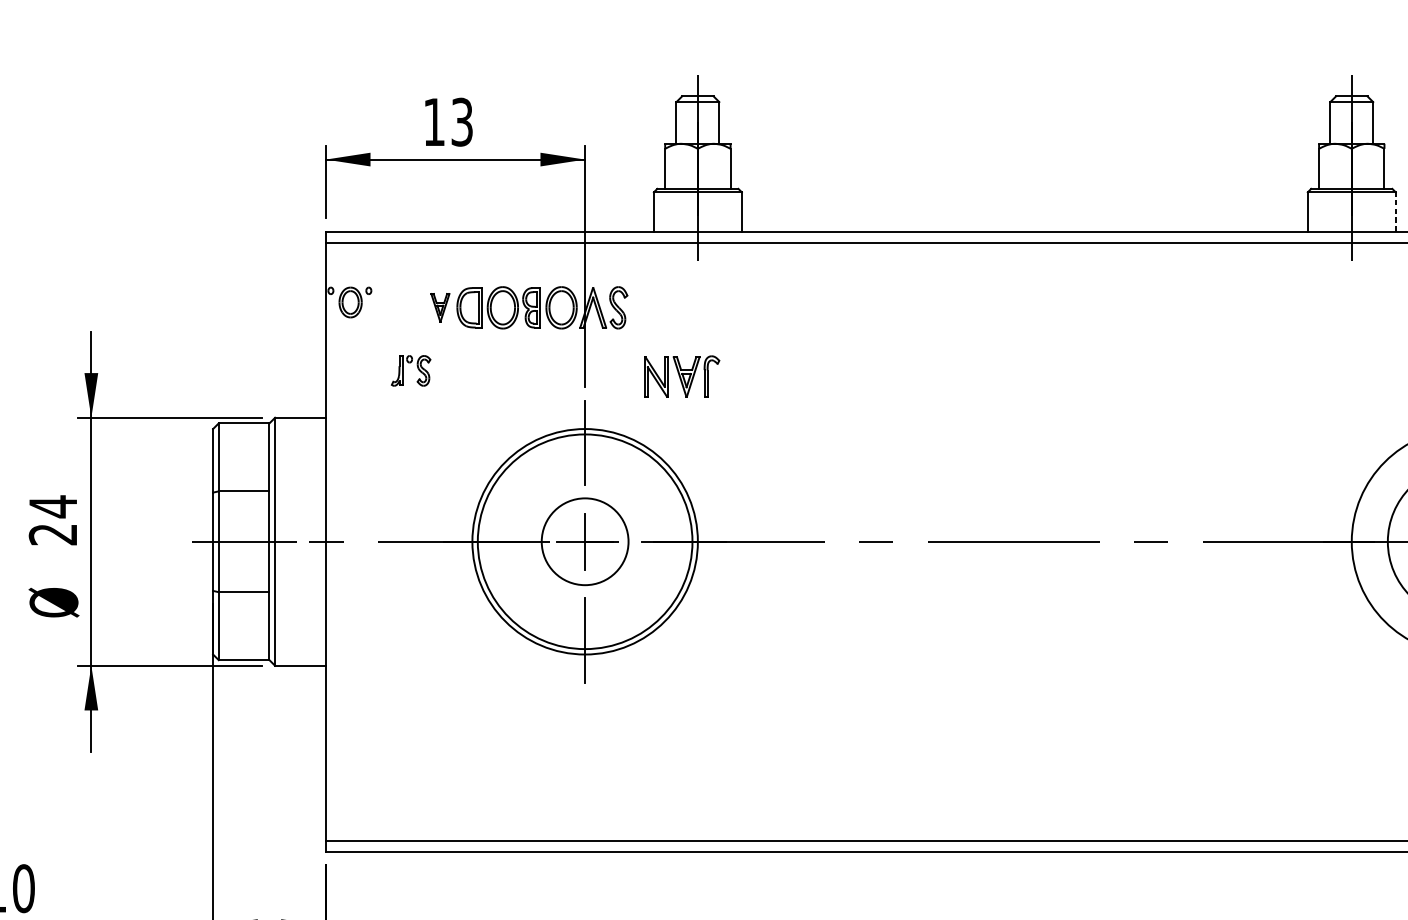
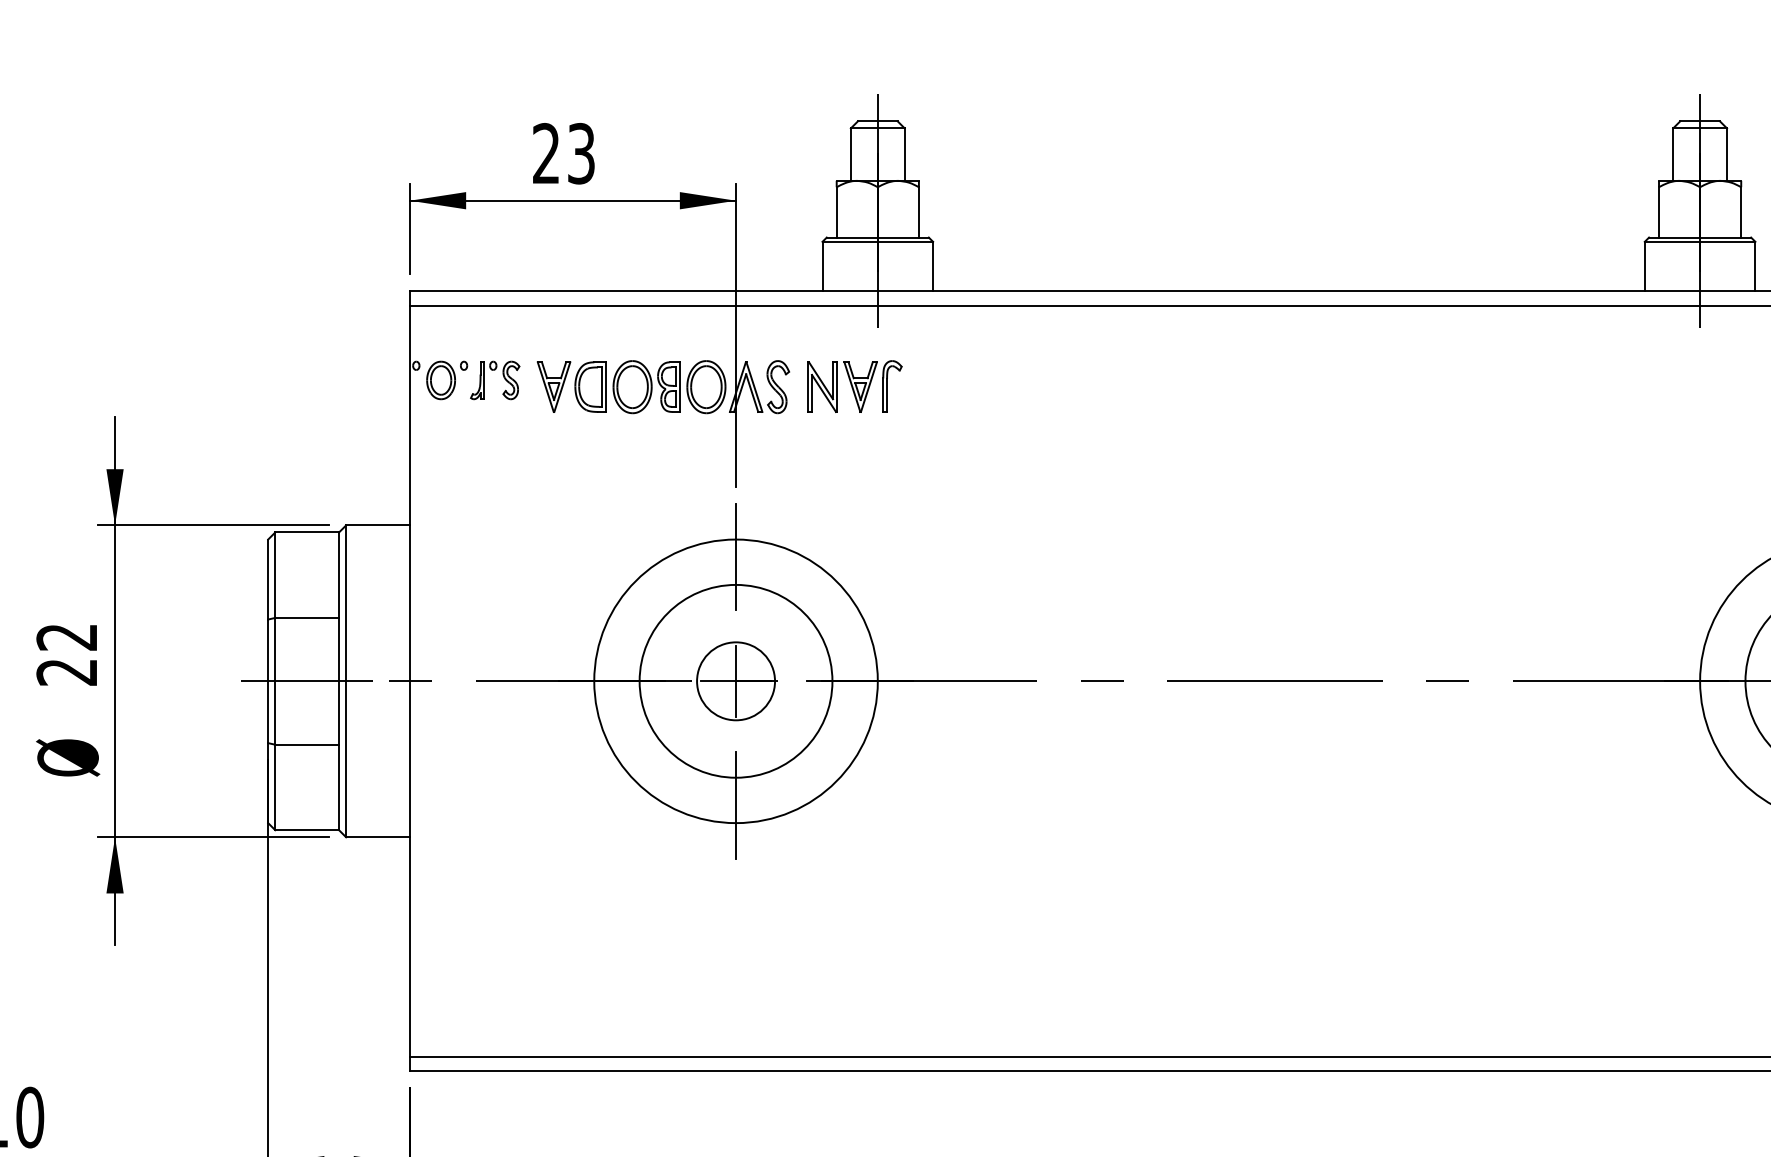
text: (433, 122) -> (545, 153), 13 -> 23
line: (1395, 211) -> (1755, 266), dashed -> solid
part: (439, 307) -> (553, 386), size x1.43
part: (417, 368) -> (503, 377), moved
part: (681, 376) -> (854, 386), moved
text: (52, 506) -> (66, 637), 24 -> 22
circle: (584, 541) -> (735, 680), size x0.71
circle: (585, 541) -> (736, 681), size x0.71

